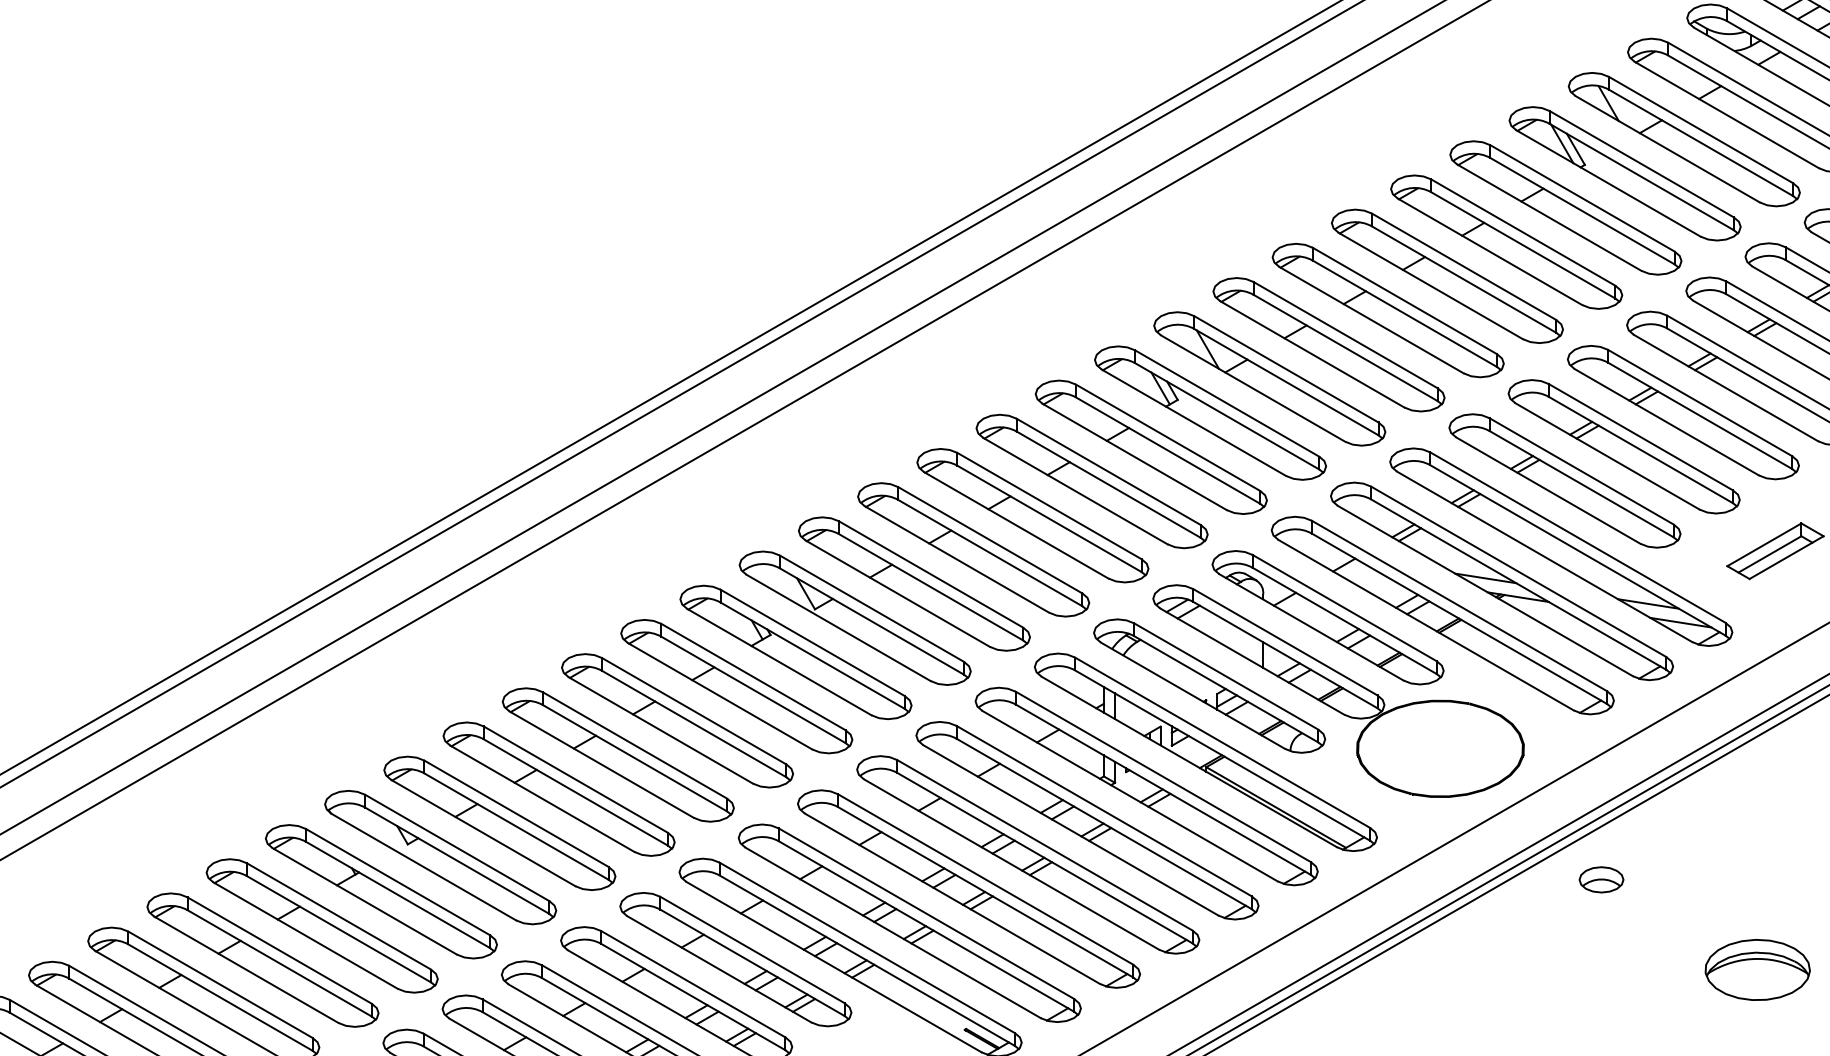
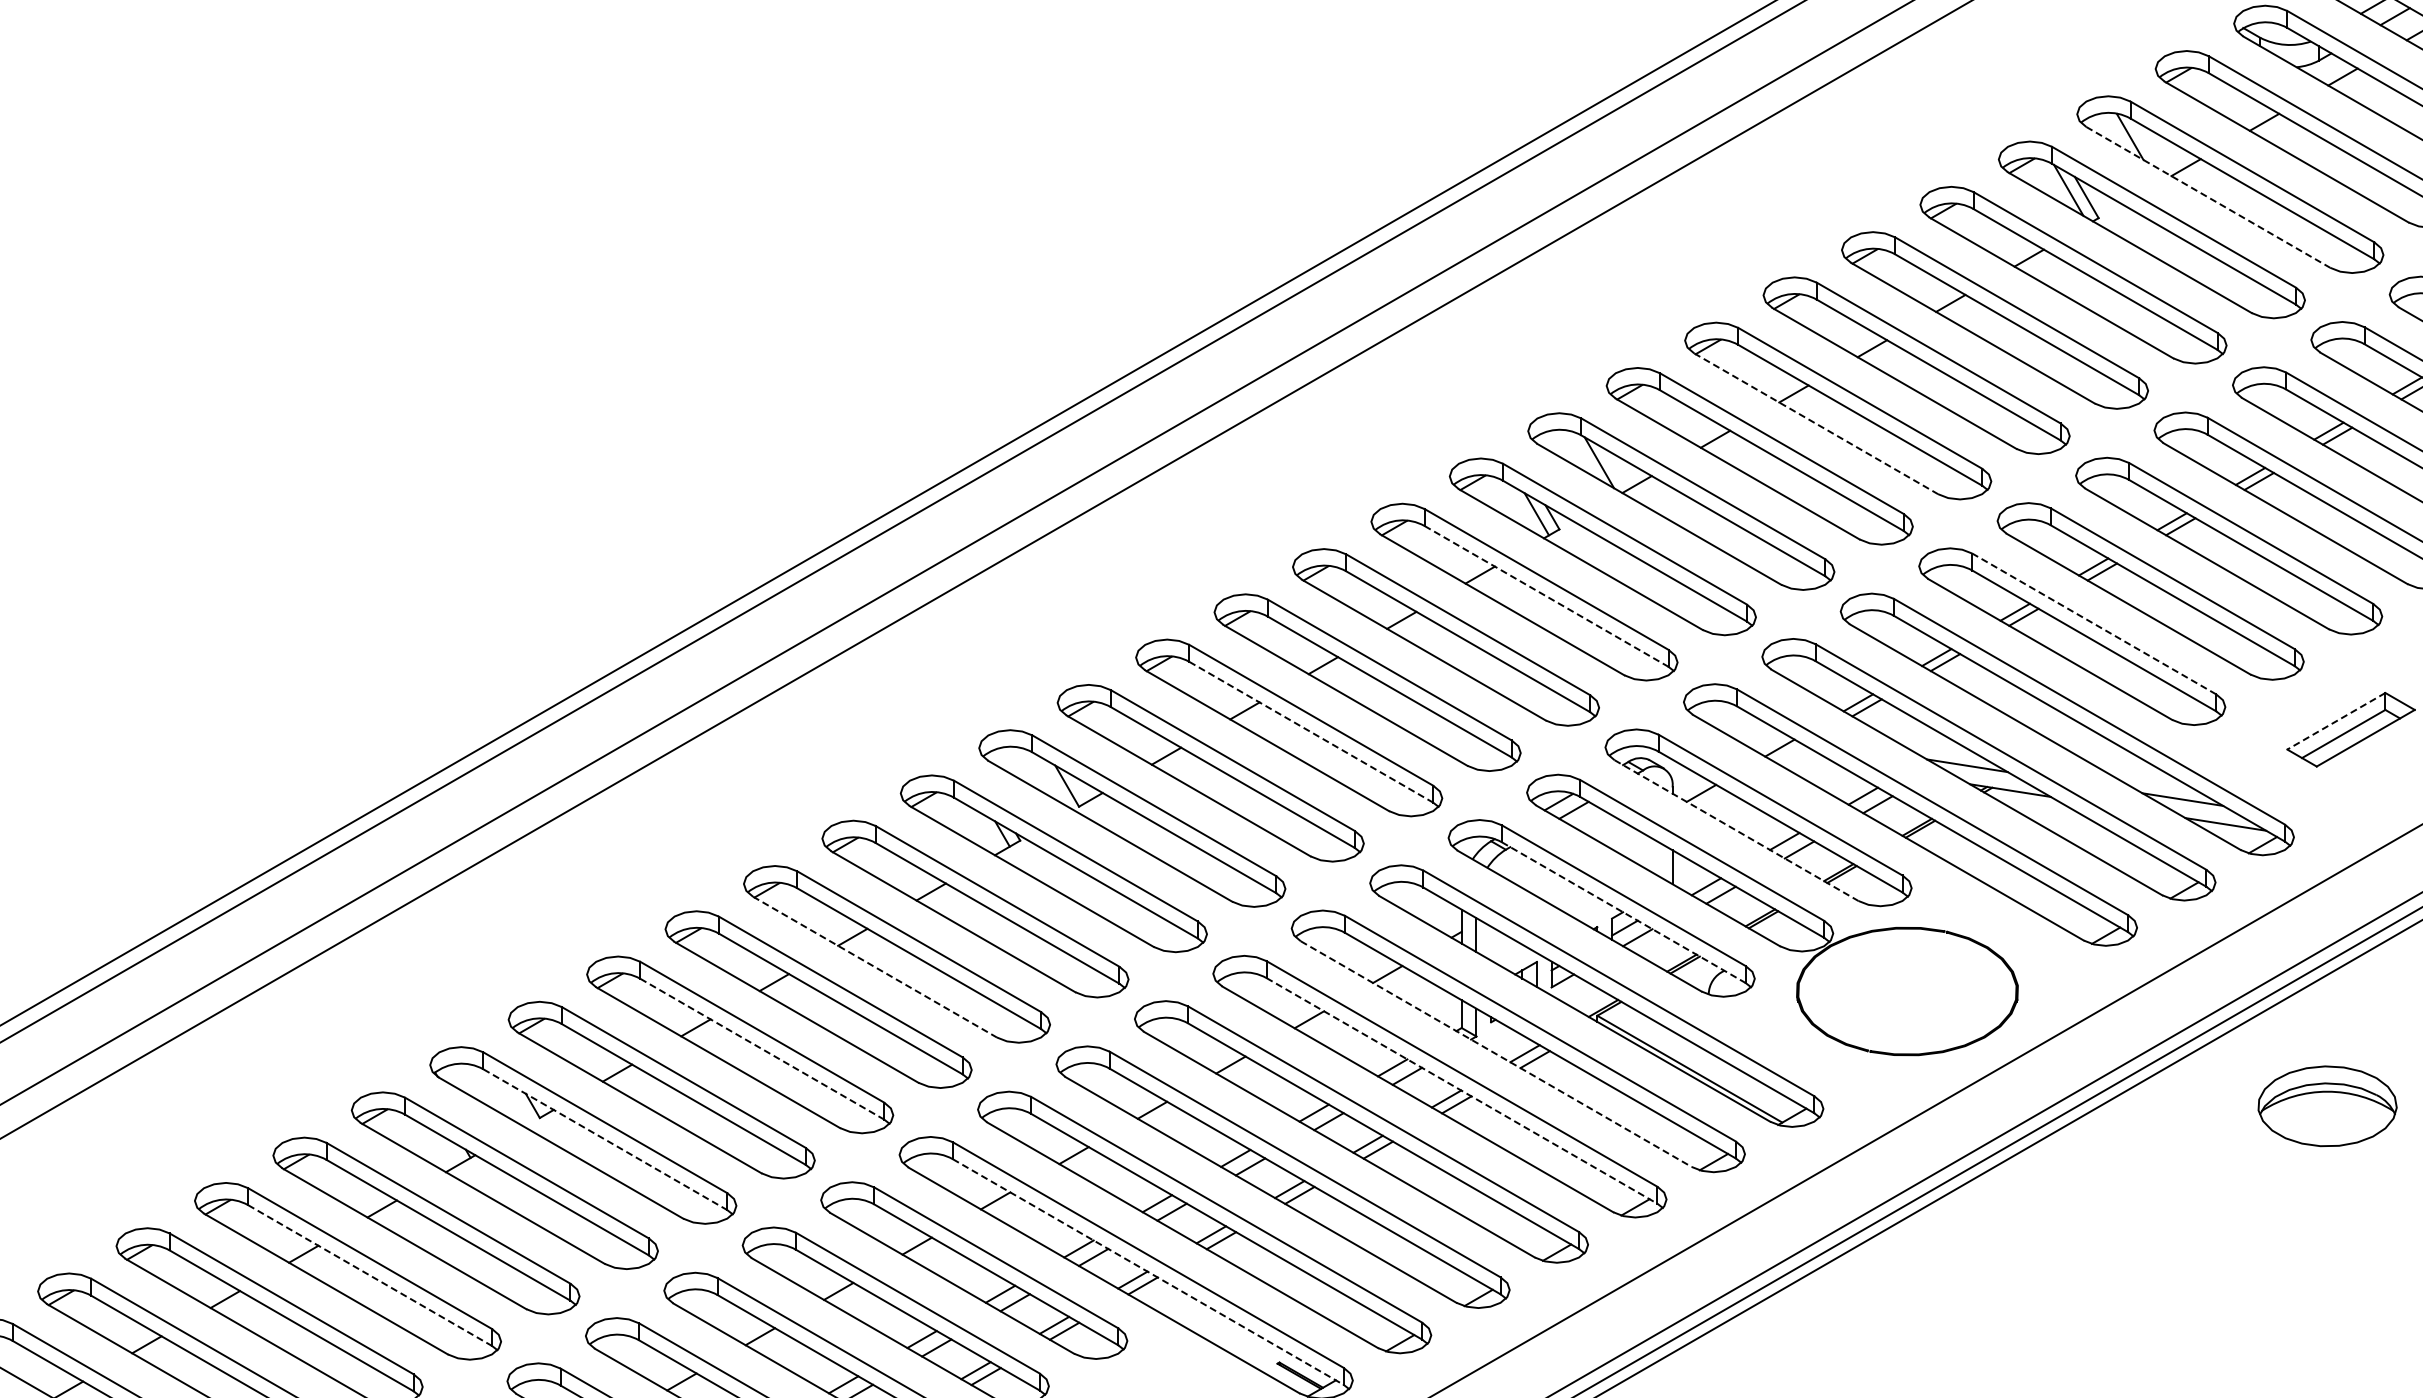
line: (1667, 149) -> (2208, 197), solid -> dashed
line: (1371, 319) -> (1816, 423), solid -> dashed
line: (1167, 450) -> (1546, 596), solid -> dashed
line: (1581, 471) -> (2094, 624), solid -> dashed
line: (1764, 544) -> (2336, 721), solid -> dashed
line: (990, 553) -> (1311, 732), solid -> dashed
line: (1311, 627) -> (1736, 830), solid -> dashed
line: (1226, 689) -> (1623, 912), solid -> dashed
line: (661, 730) -> (875, 967), solid -> dashed
line: (575, 792) -> (762, 1049), solid -> dashed
line: (1130, 796) -> (1496, 1054), solid -> dashed
line: (1103, 823) -> (1461, 1090), solid -> dashed
line: (457, 860) -> (605, 1139), solid -> dashed
part: (1601, 879) -> (2120, 1164), removed
line: (867, 961) -> (1148, 1272), solid -> dashed
line: (279, 963) -> (370, 1275), solid -> dashed
part: (1757, 970) -> (2327, 1106), moved

